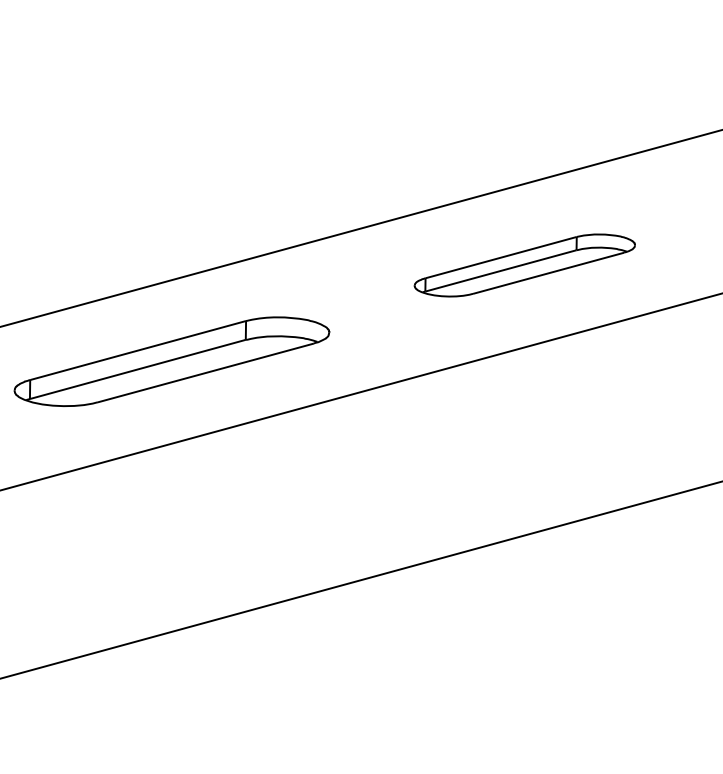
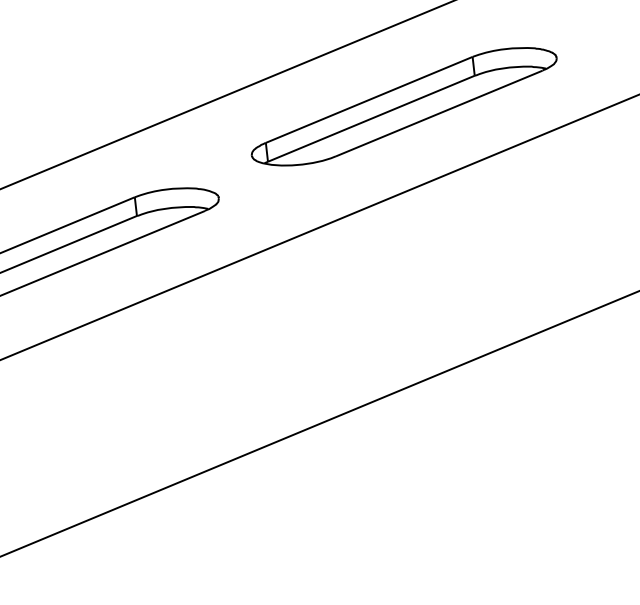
part: (524, 265) -> (403, 106), size x1.43

